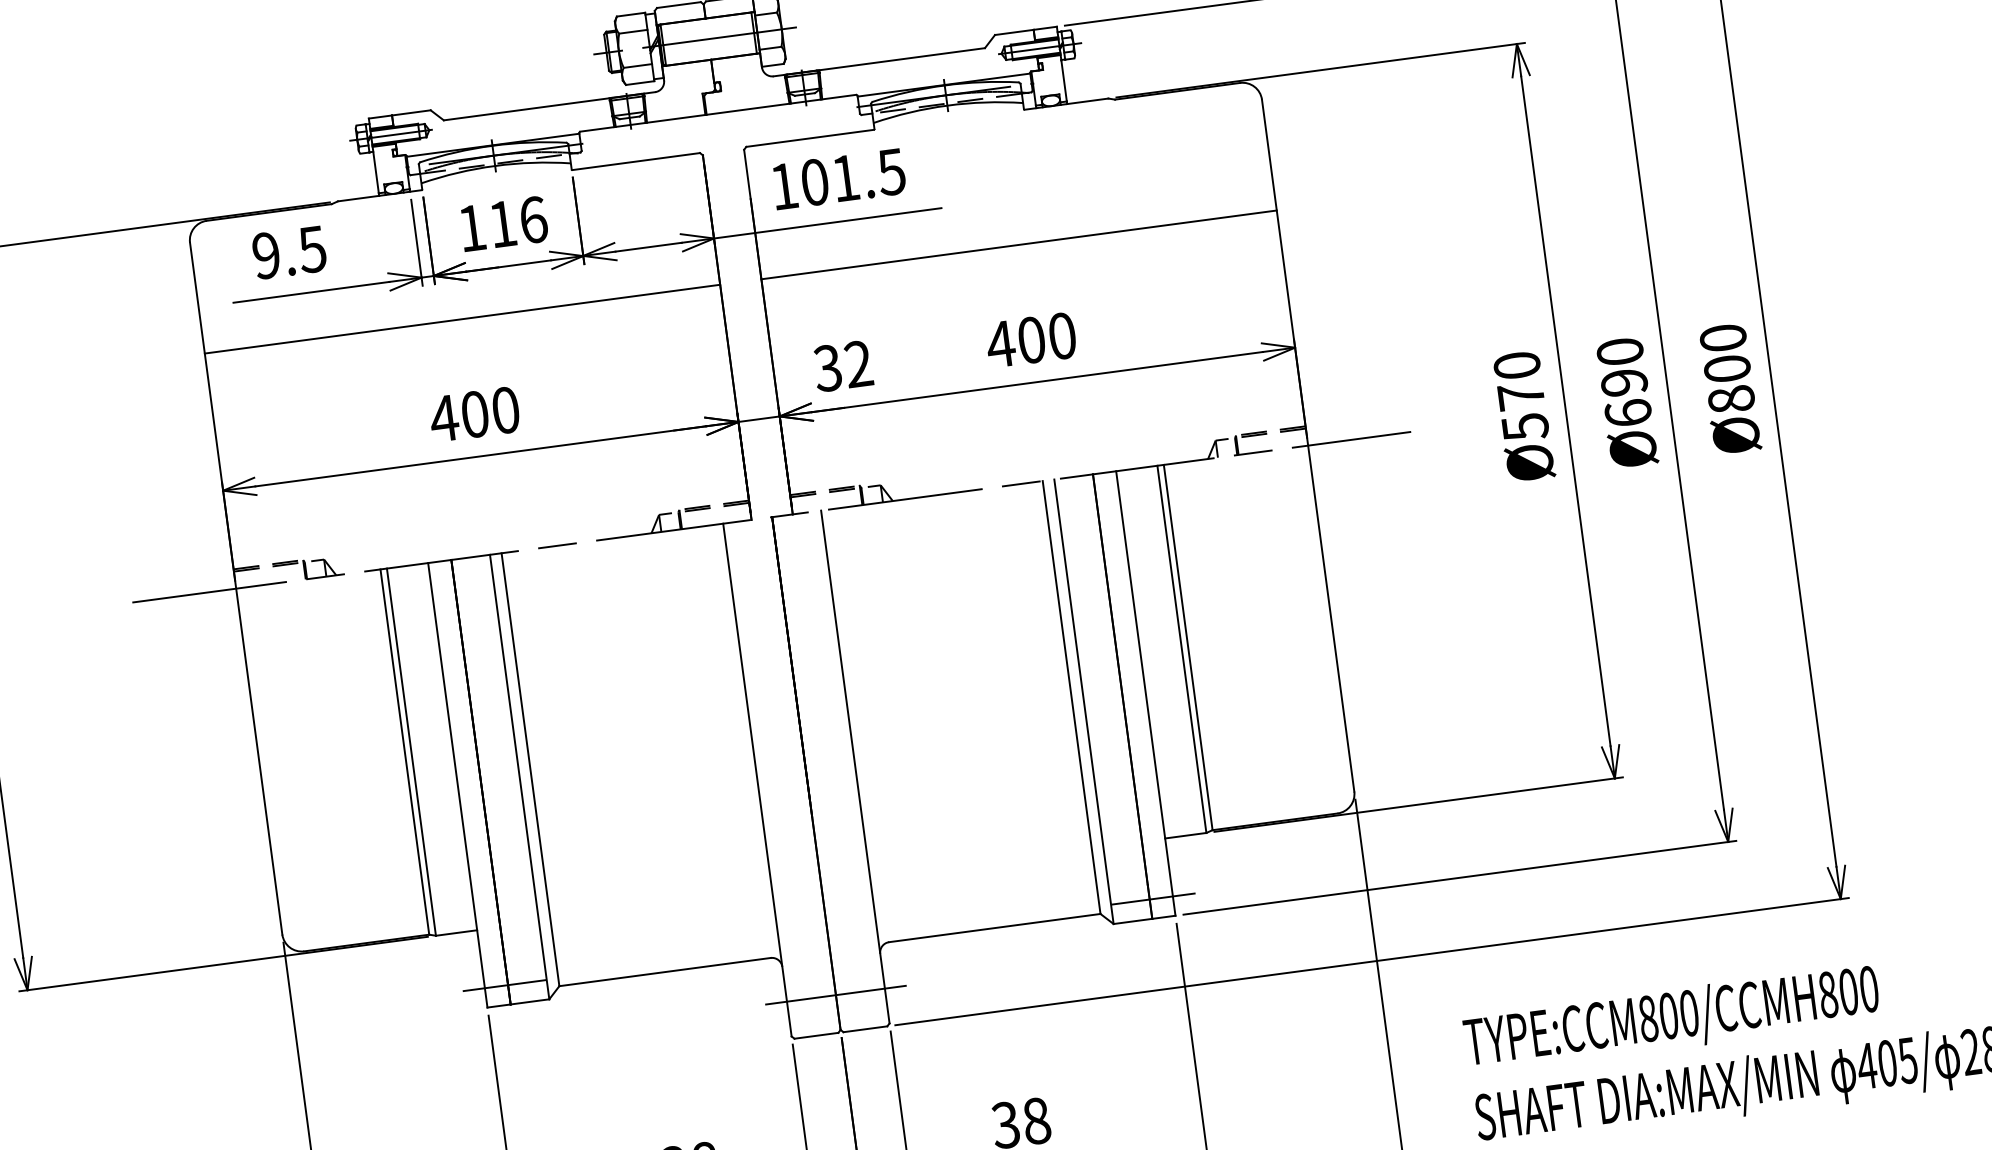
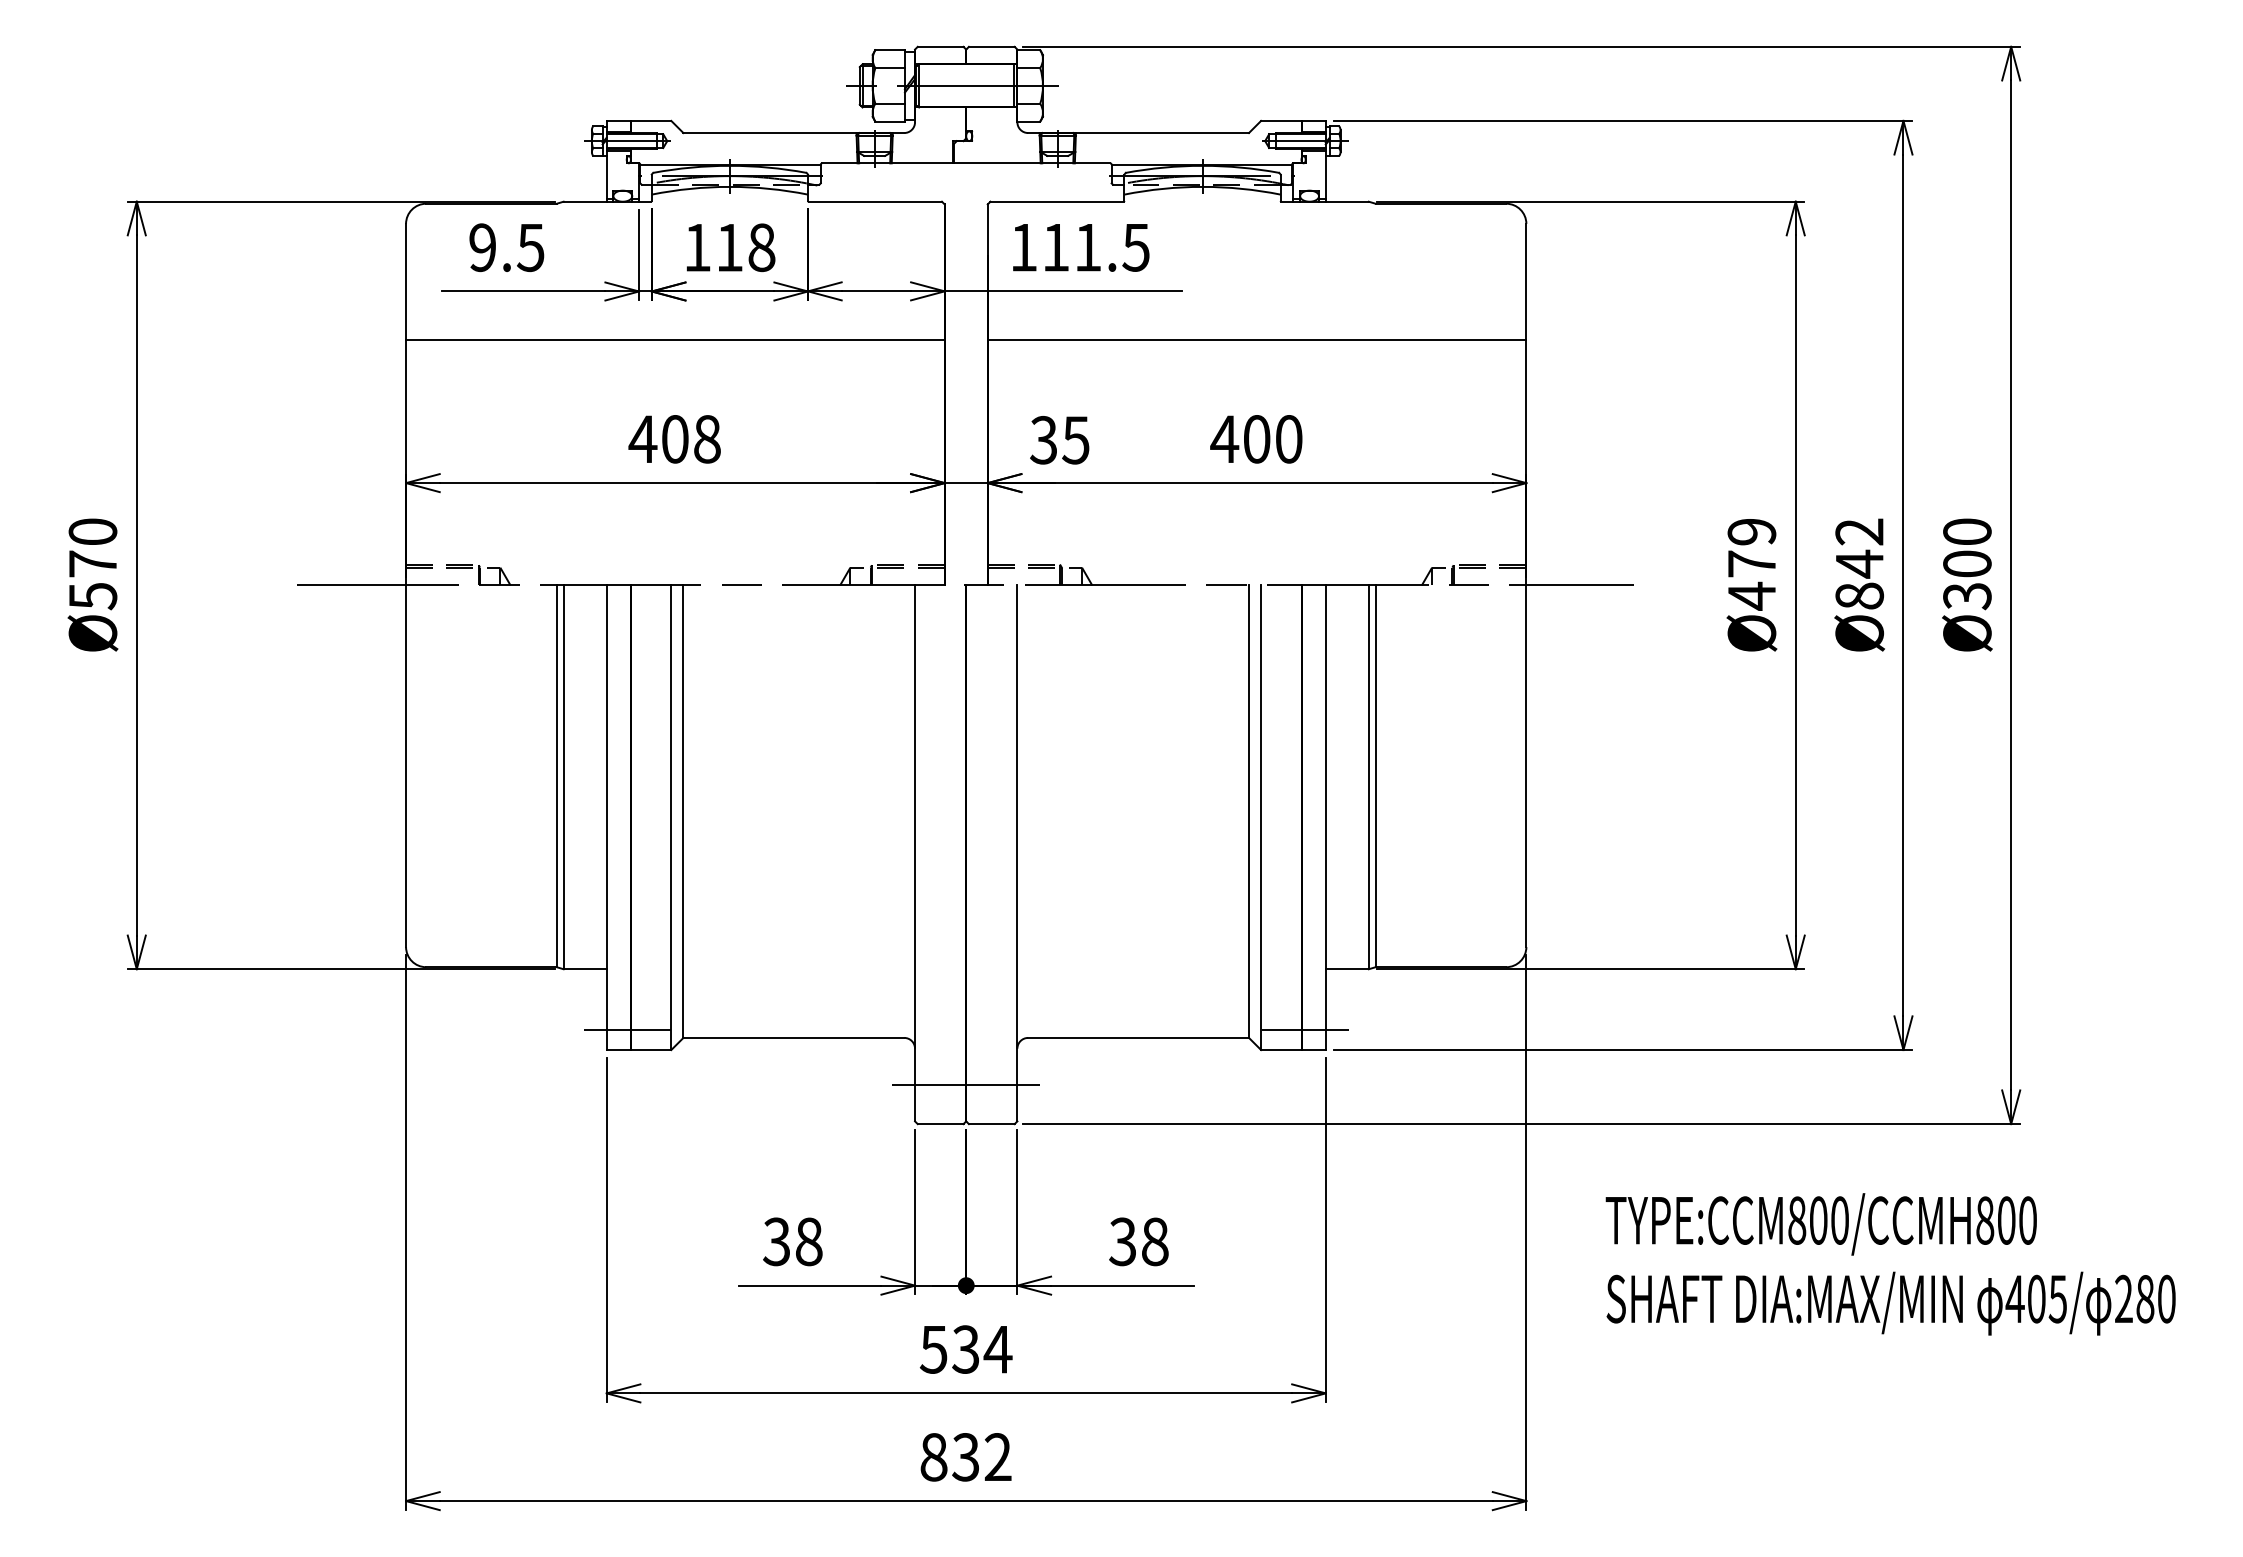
text: (815, 182) -> (1056, 247), 101.5 -> 111.5
text: (533, 219) -> (761, 247), 116 -> 118
text: (858, 364) -> (1075, 440), 32 -> 35
text: (1624, 382) -> (1859, 563), Ø690 -> Ø842
text: (1520, 396) -> (1751, 564), Ø570 -> Ø479
text: (1731, 399) -> (1967, 596), Ø800 -> Ø300
text: (505, 410) -> (707, 439), 400 -> 408

